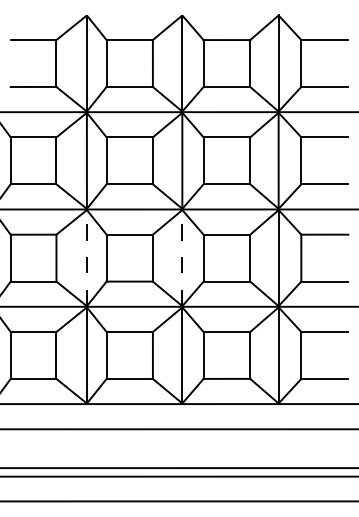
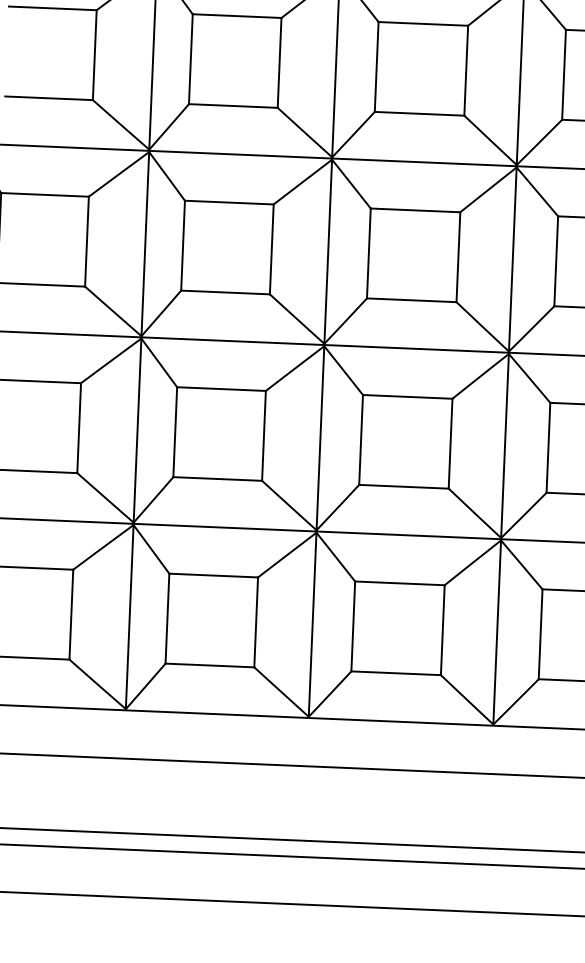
line: (86, 257) -> (136, 429), dashed -> solid
line: (182, 257) -> (320, 437), dashed -> solid

